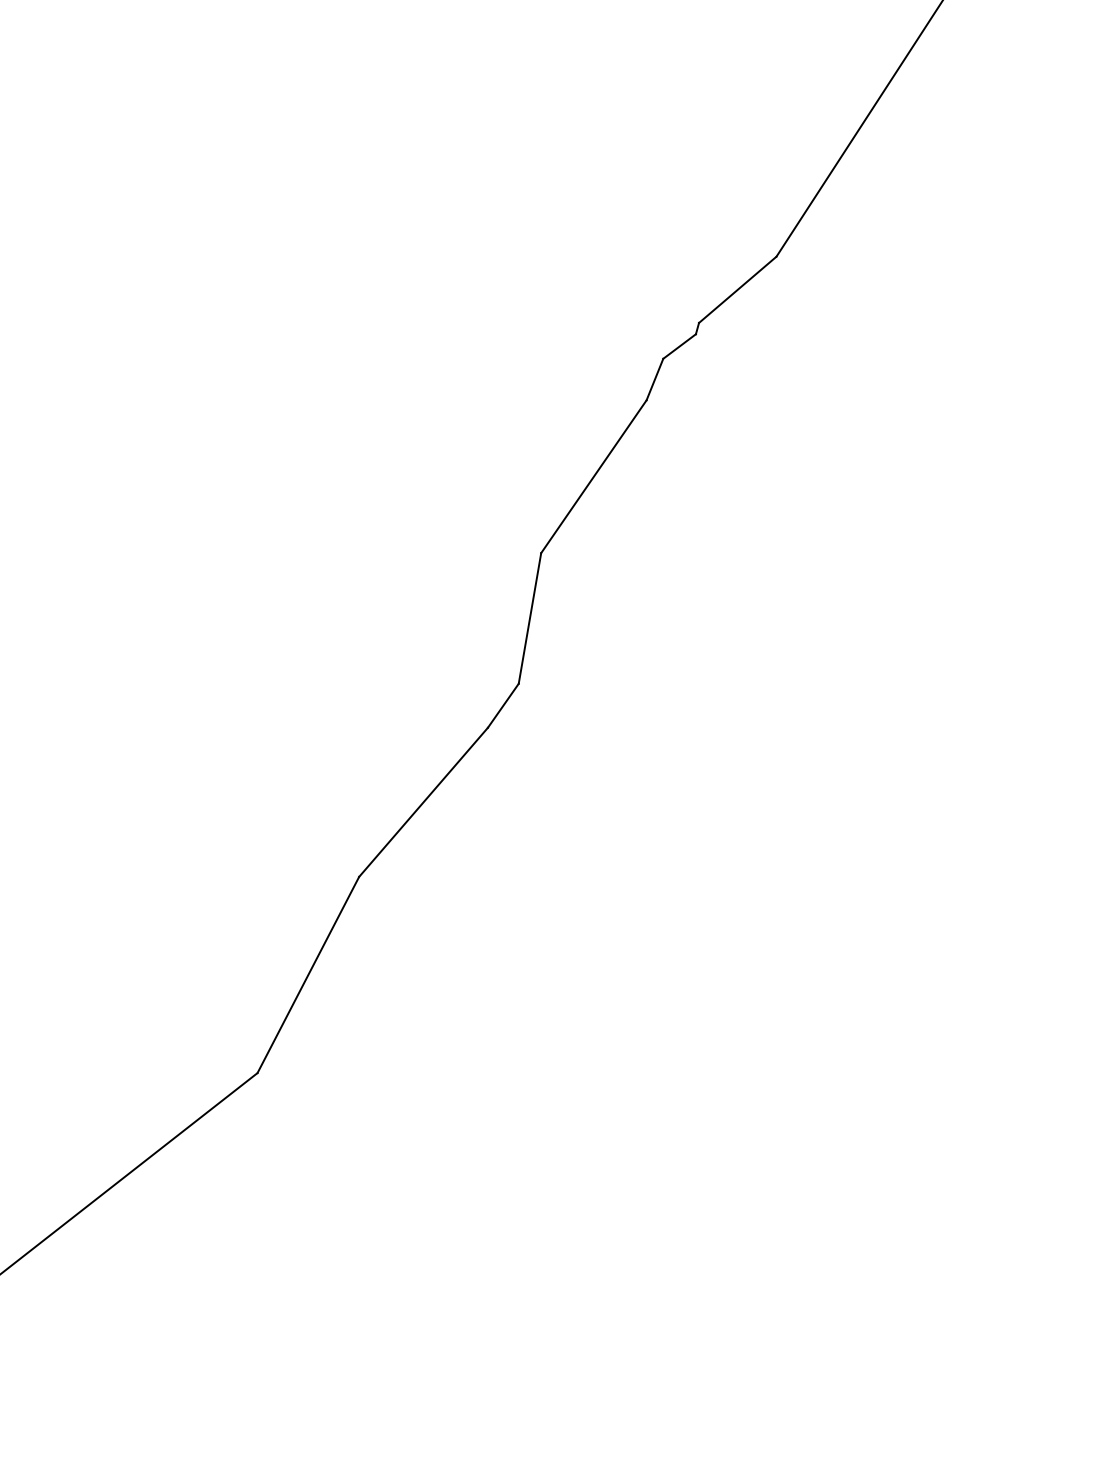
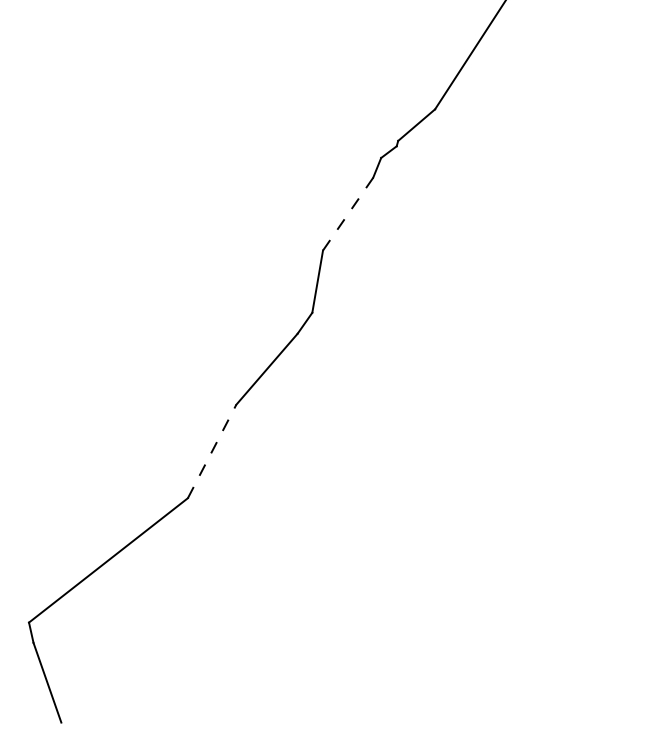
line: (592, 477) -> (347, 214), solid -> dashed
line: (309, 974) -> (212, 451), solid -> dashed

